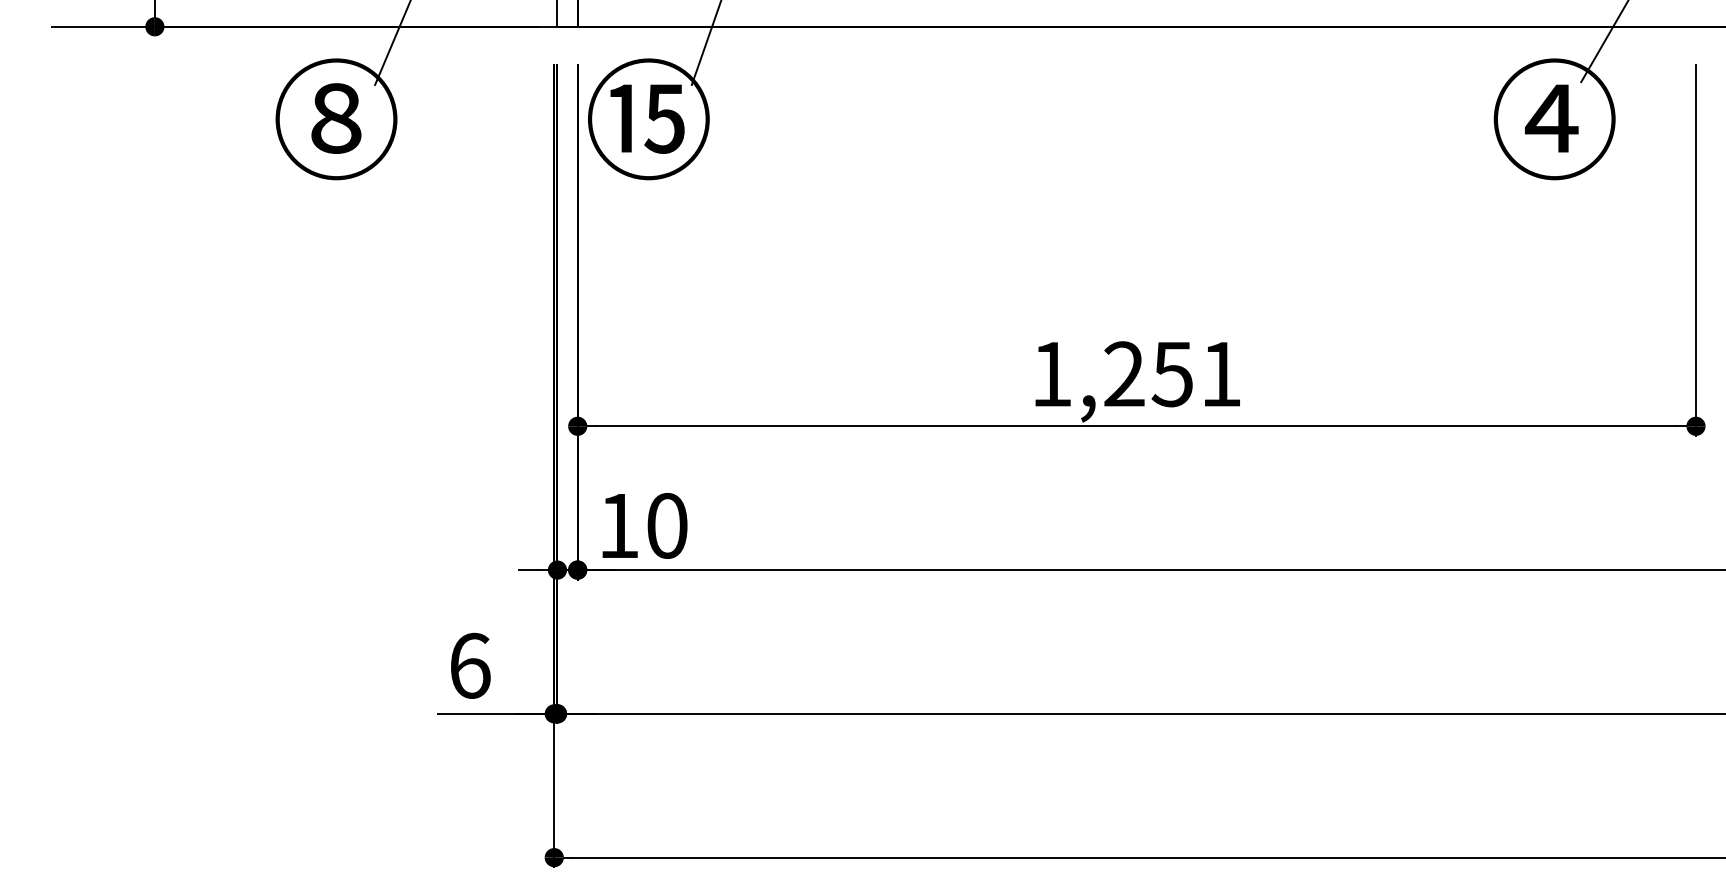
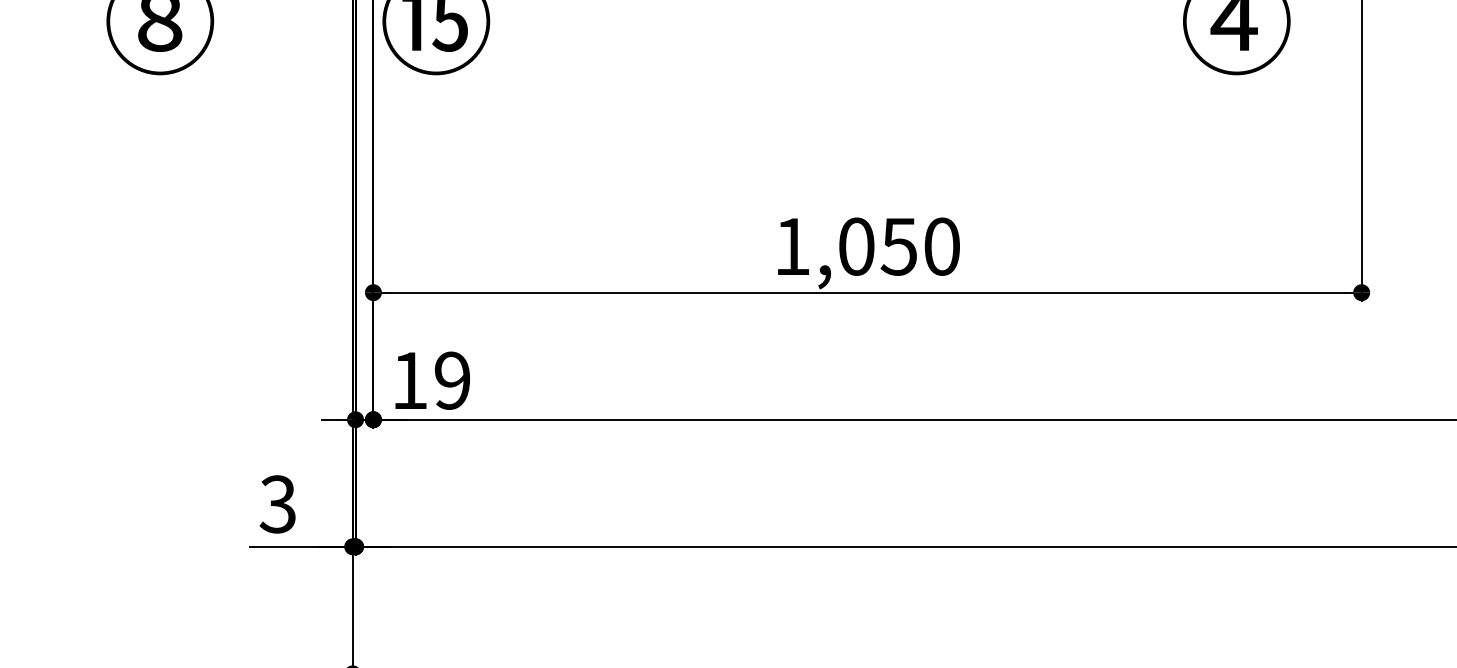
text: (1172, 374) -> (899, 246), 1,251 -> 1,050
text: (667, 525) -> (452, 380), 10 -> 19
text: (469, 665) -> (277, 504), 6 -> 3

